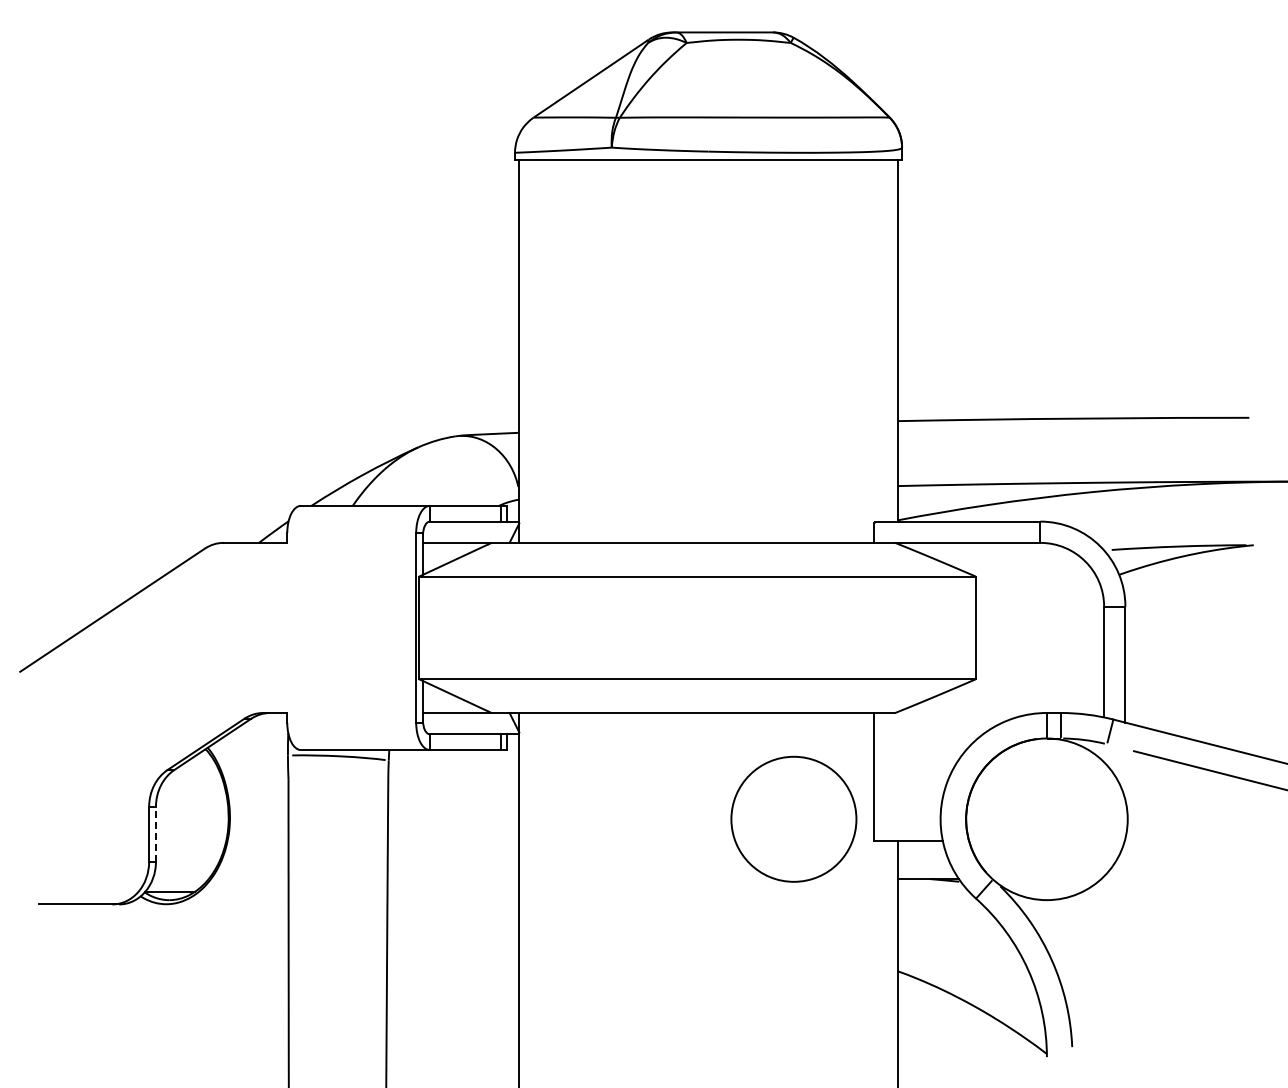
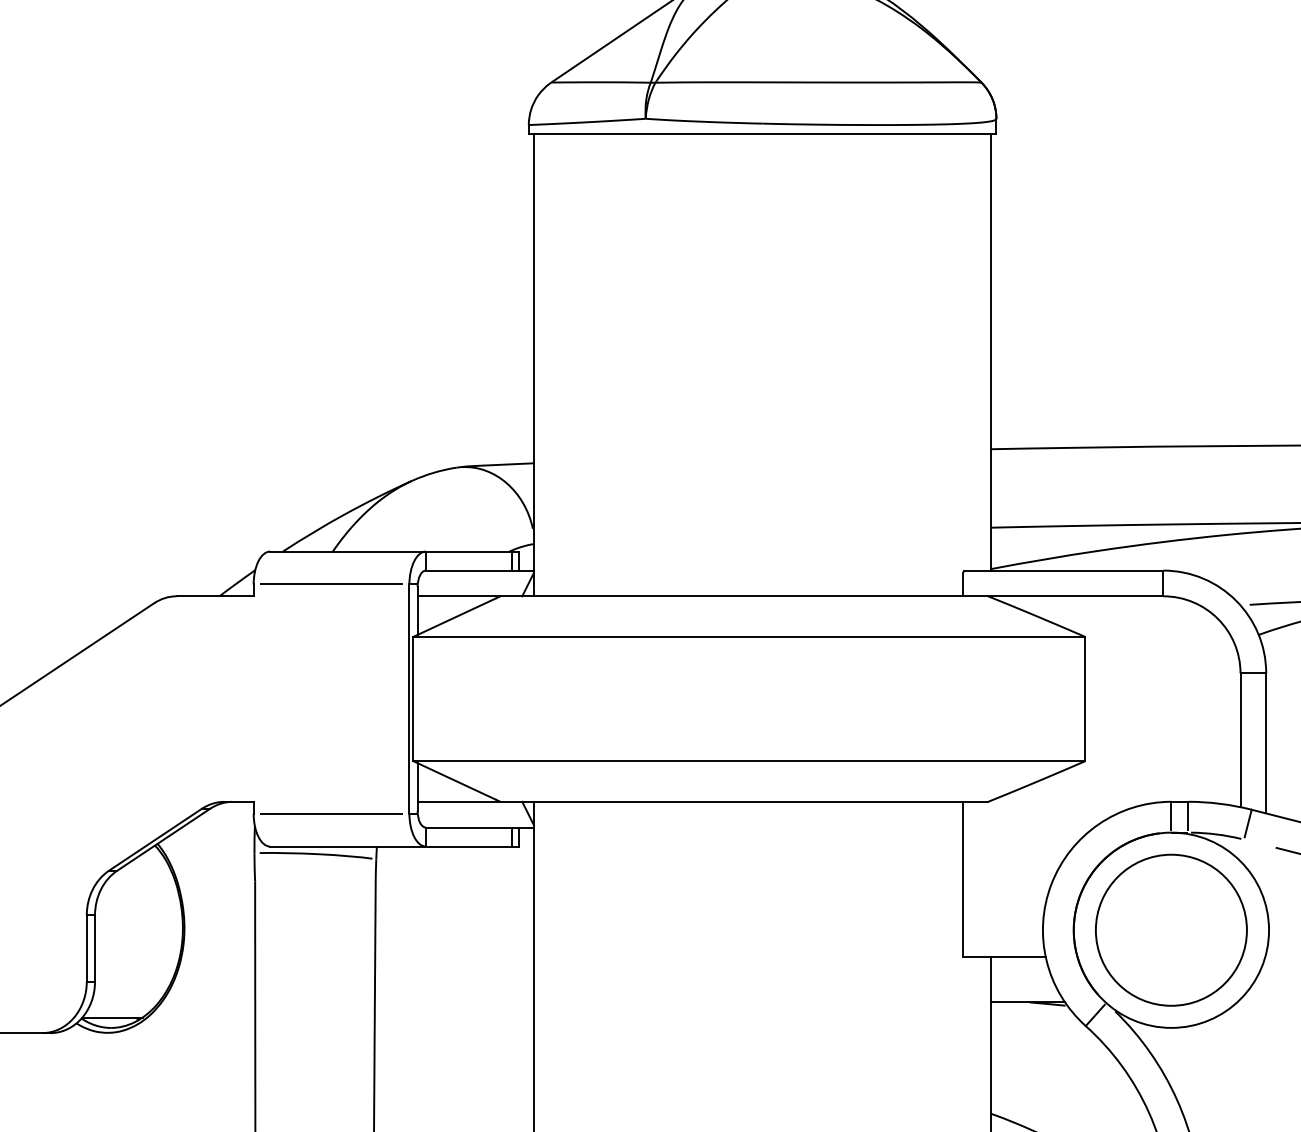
line: (351, 533) -> (331, 584), added
line: (351, 722) -> (331, 813), added
circle: (793, 818) -> (1170, 929), moved
line: (155, 834) -> (94, 948), dashed -> solid

